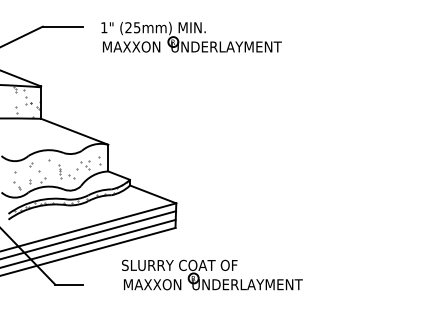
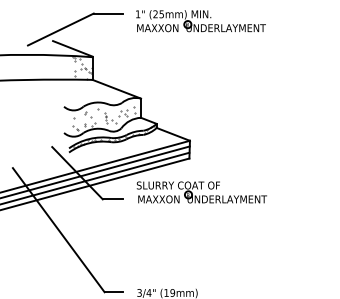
part: (211, 275) -> (201, 192), moved

